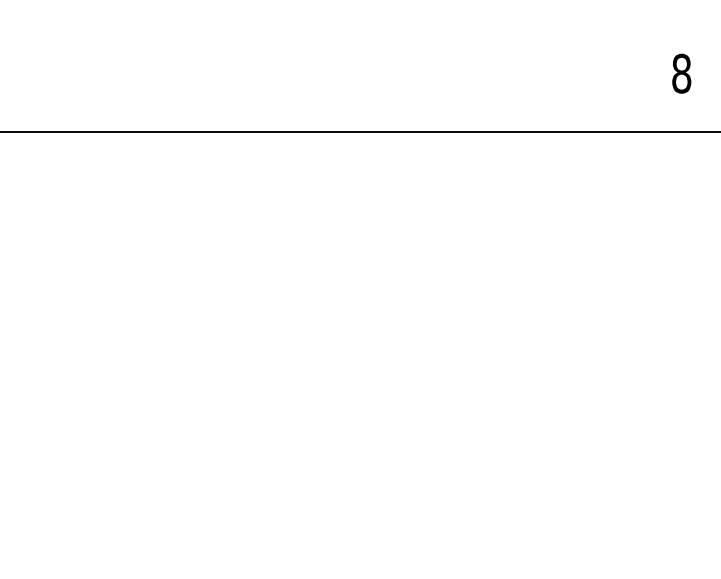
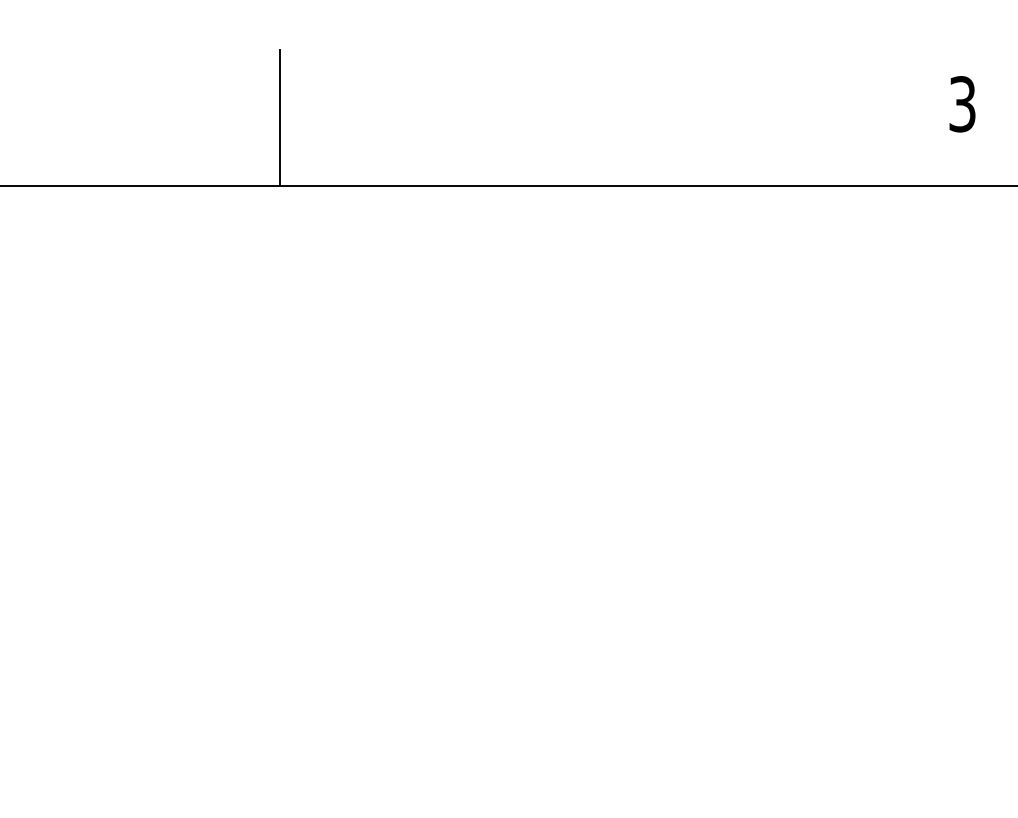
text: (681, 73) -> (962, 103), 8 -> 3
line: (198, 83) -> (280, 118), added

